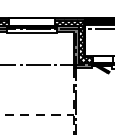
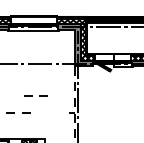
line: (44, 114) -> (32, 95), moved

